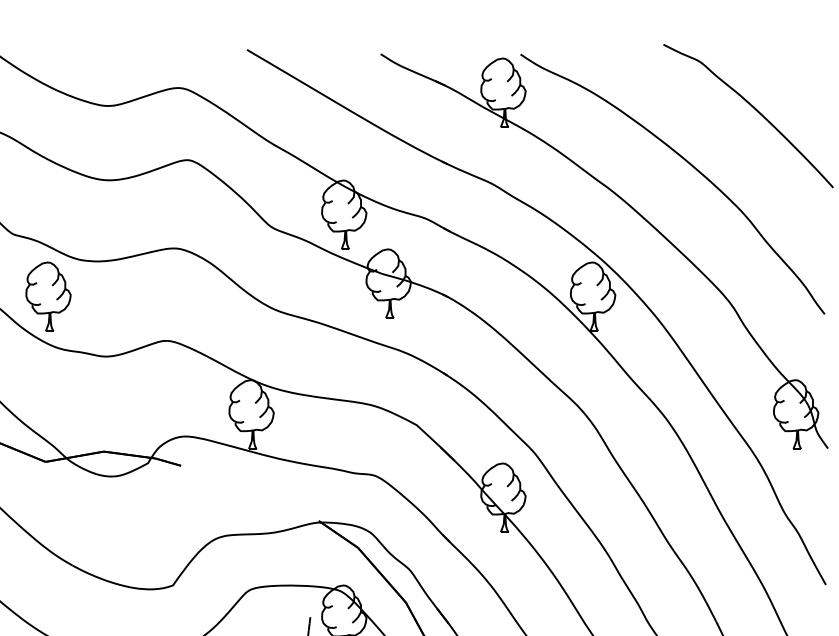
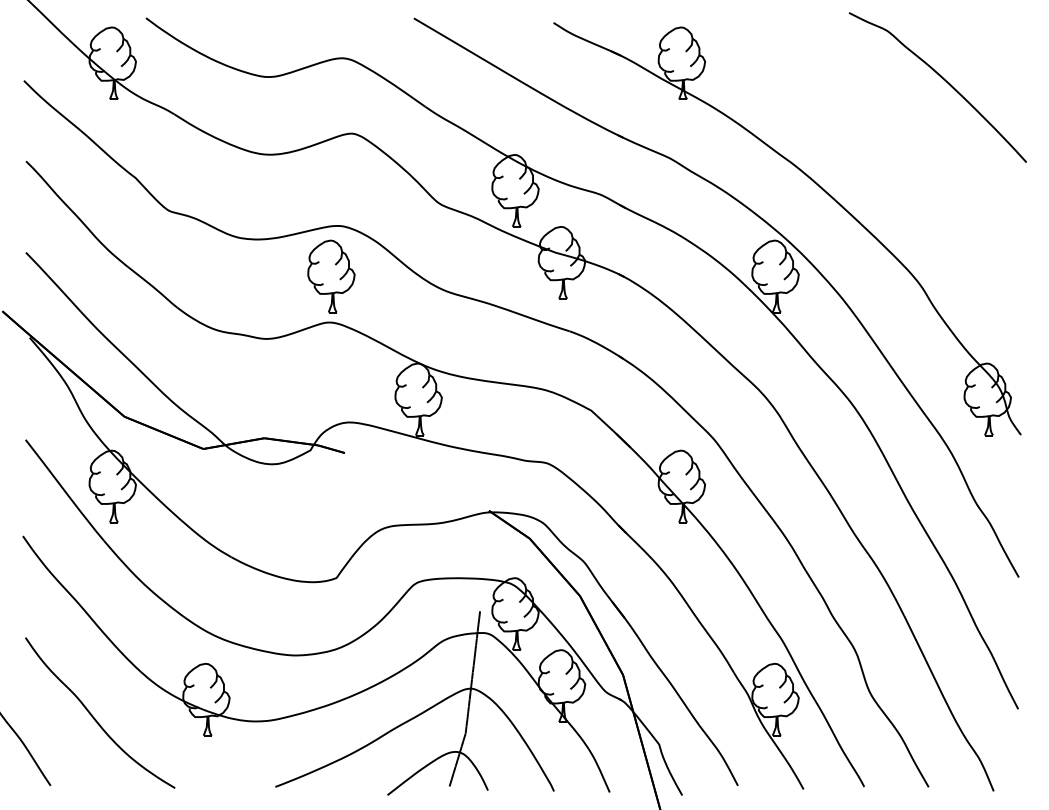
curve: (690, 165) -> (877, 139), removed
part: (48, 296) -> (331, 276), moved

